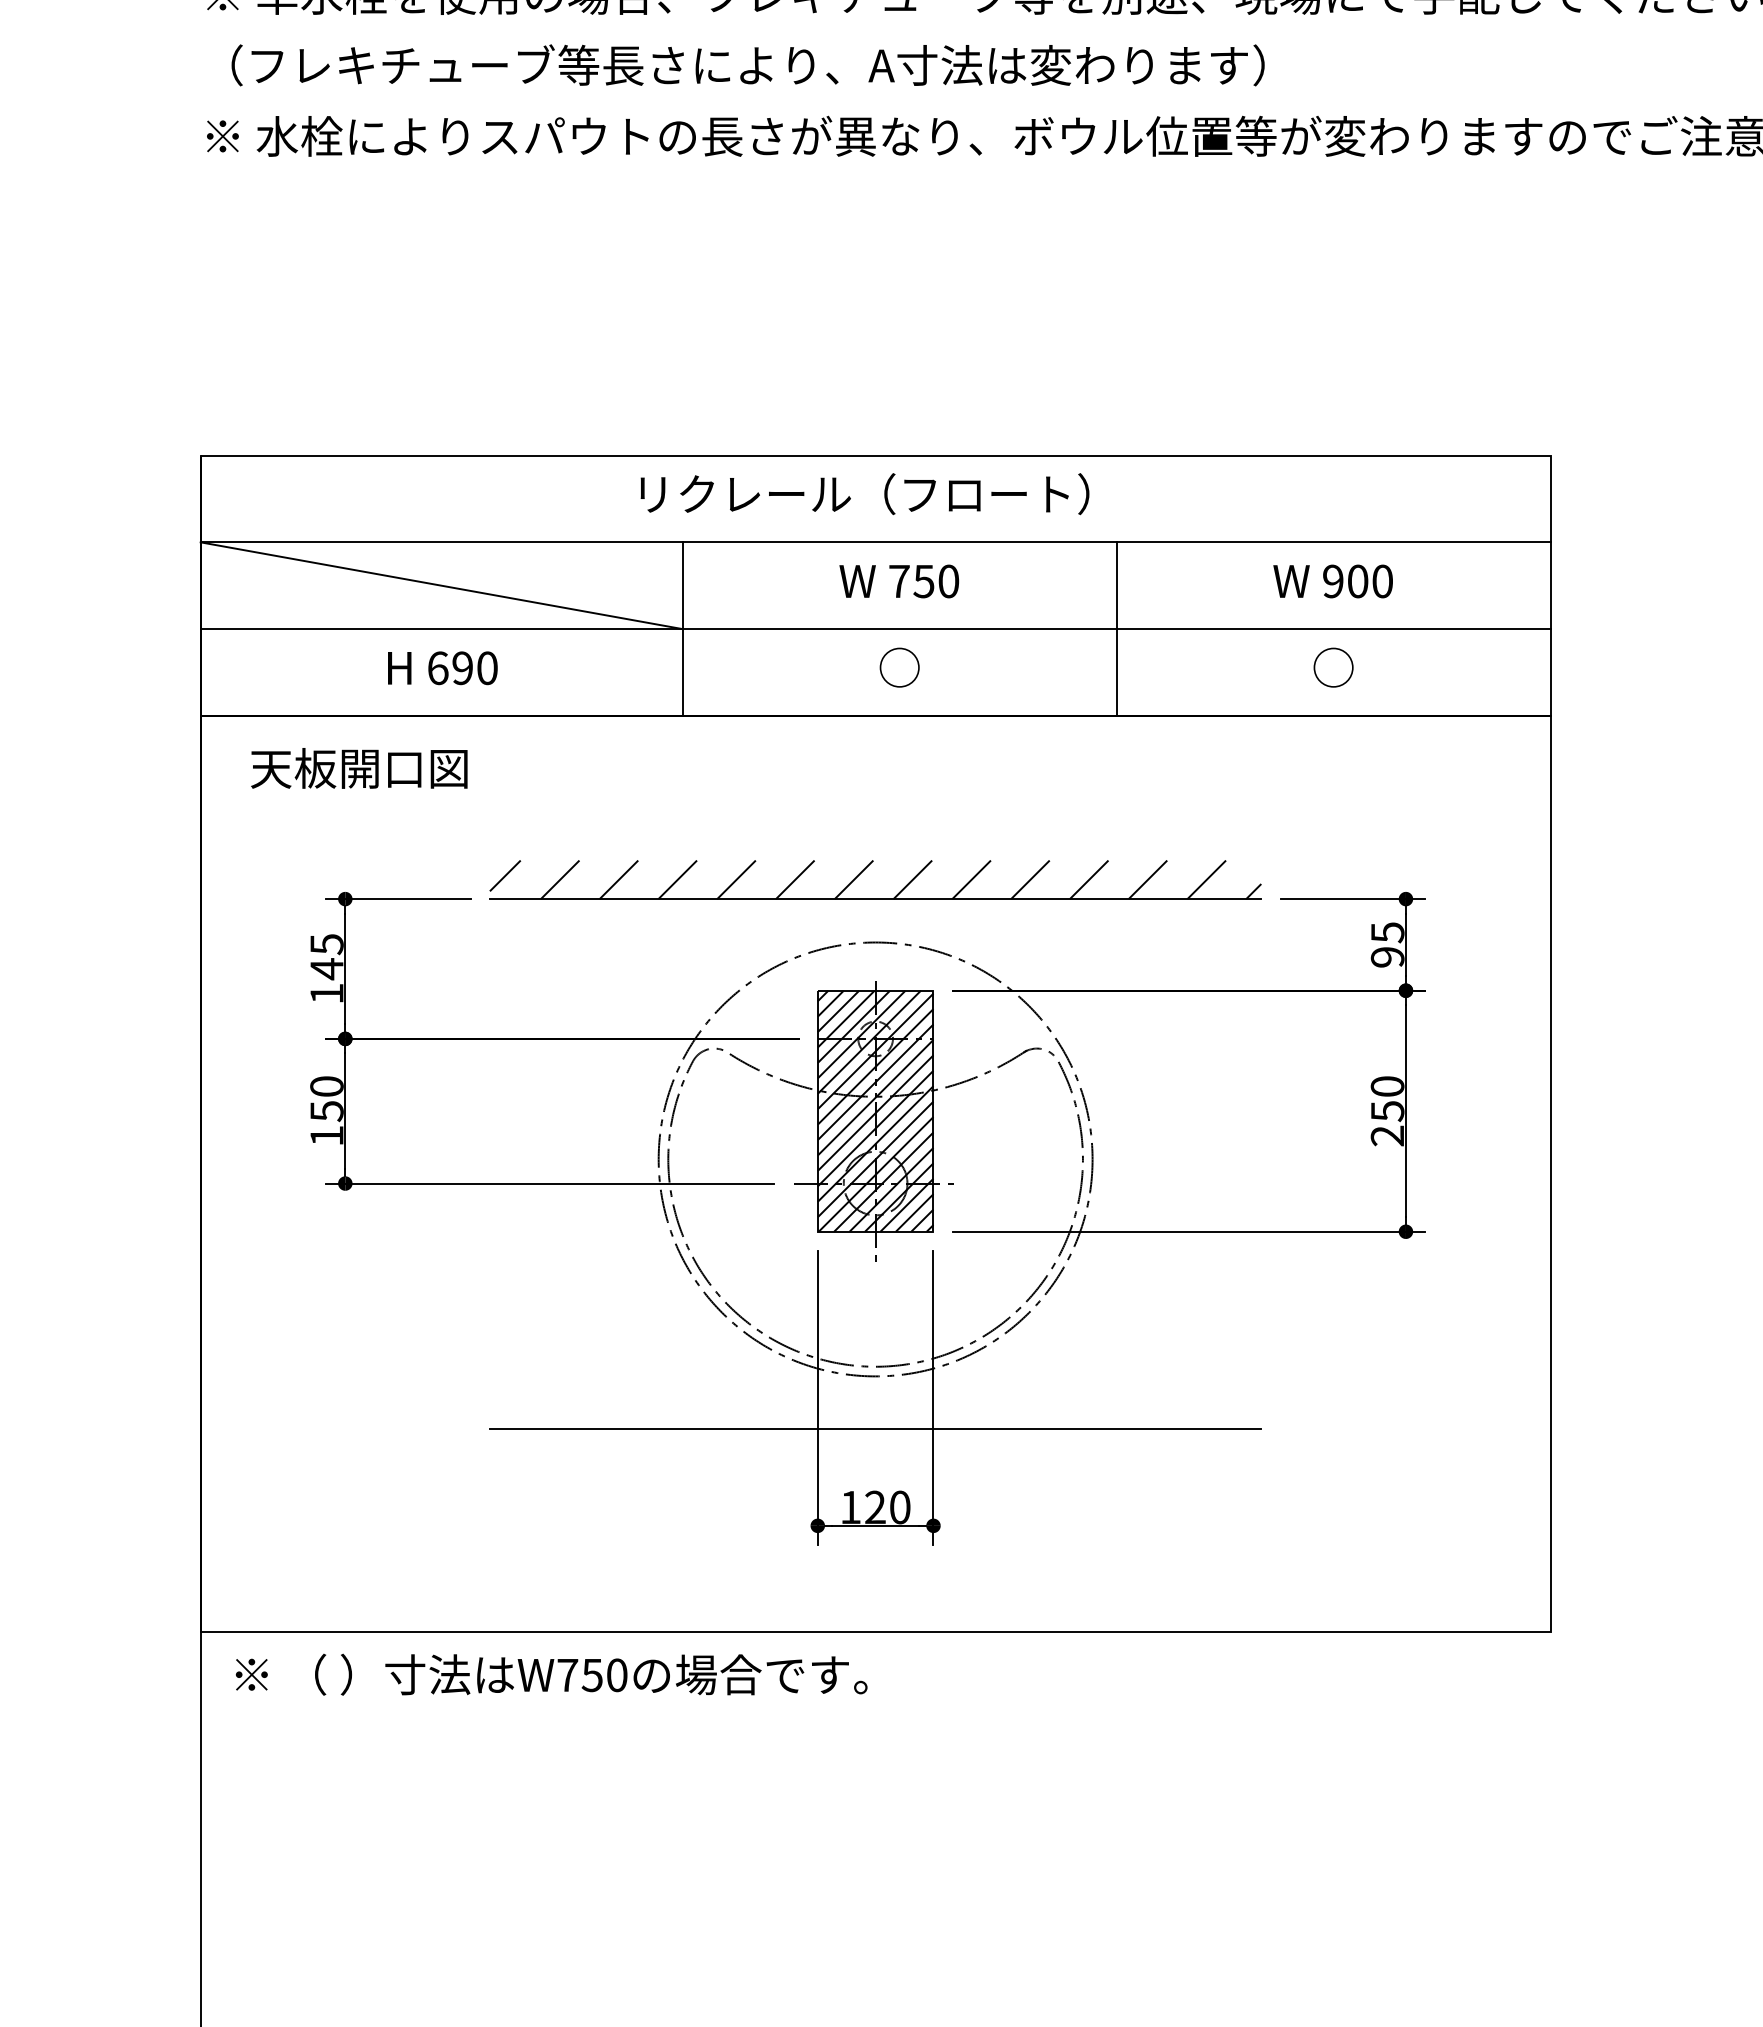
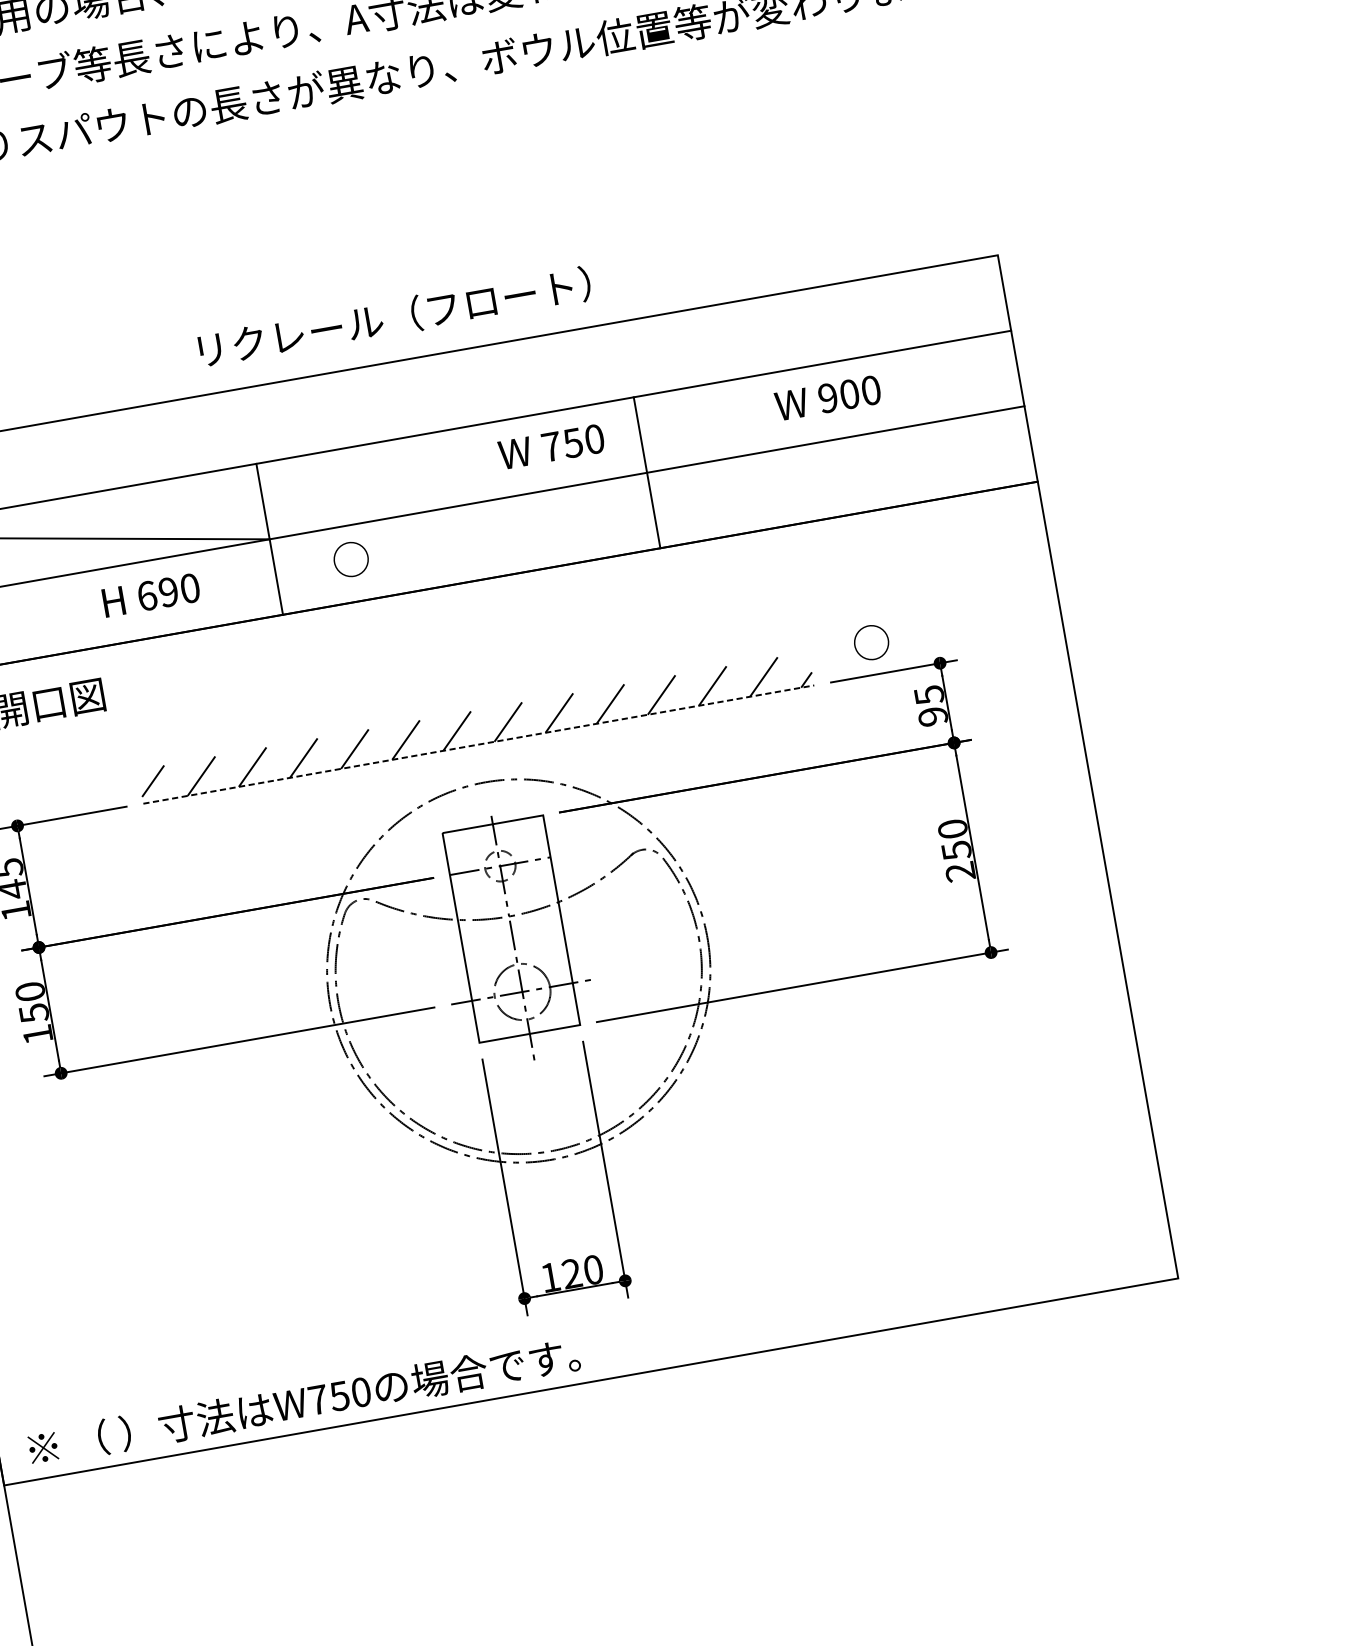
text: (864, 494) -> (394, 317), moved
text: (898, 581) -> (550, 447), moved
text: (899, 667) -> (350, 559), moved
text: (1333, 667) -> (871, 642), moved
text: (442, 668) -> (151, 595), moved
line: (875, 899) -> (478, 744), solid -> dashed
hatch: (875, 1110) -> (511, 928), removed
line: (875, 1429) -> (560, 1205), removed
text: (551, 1674) -> (304, 1401), moved

